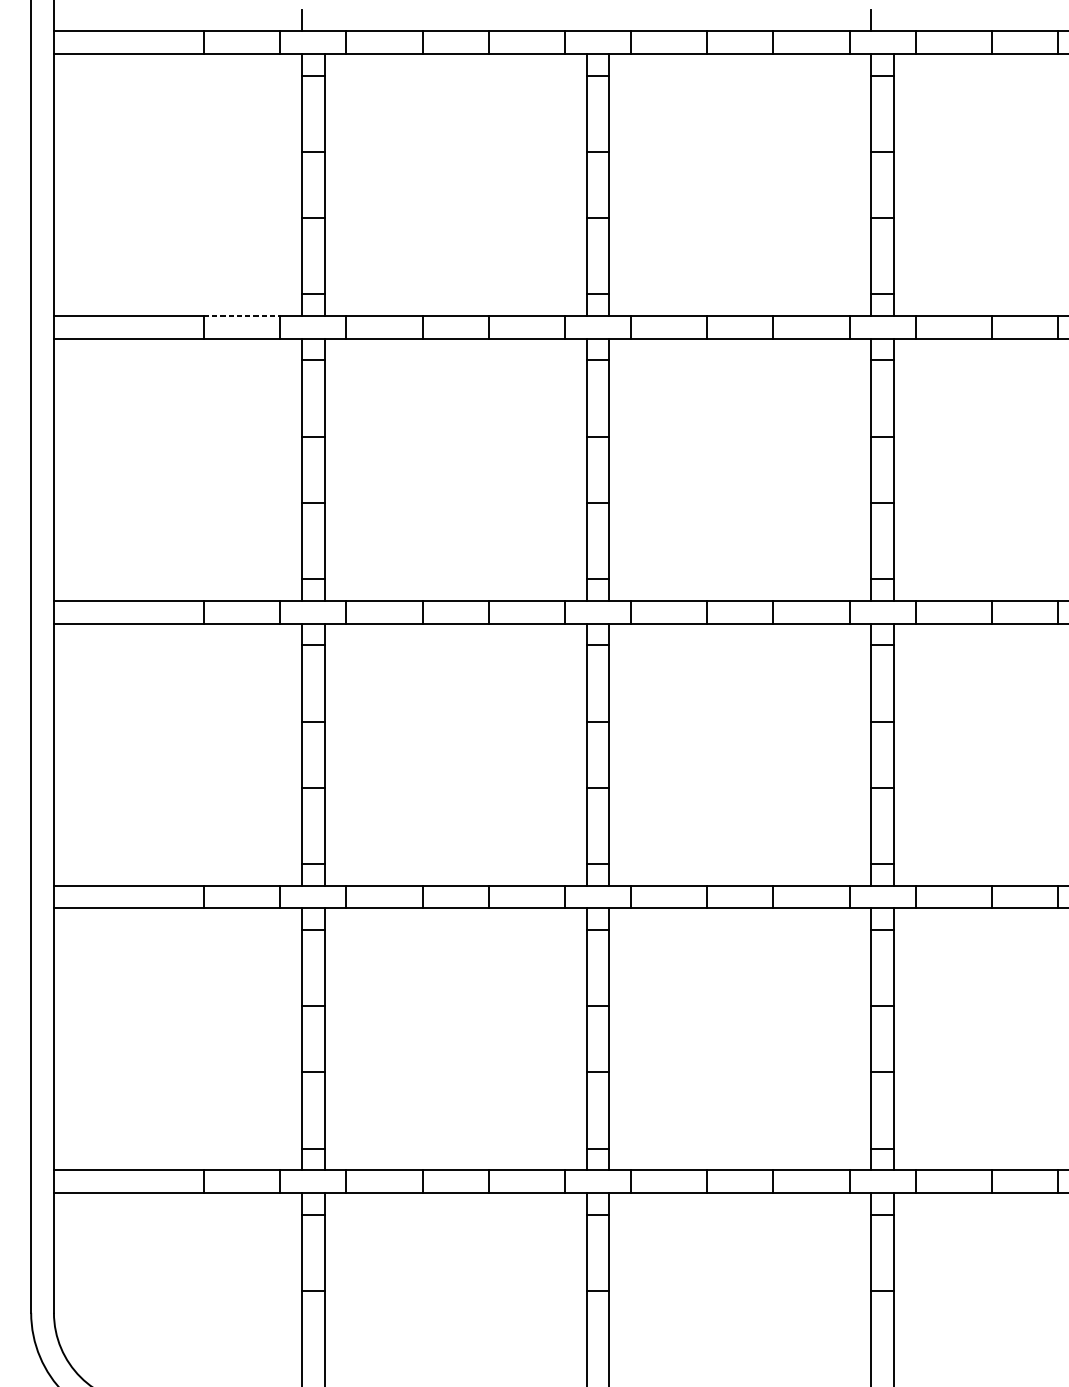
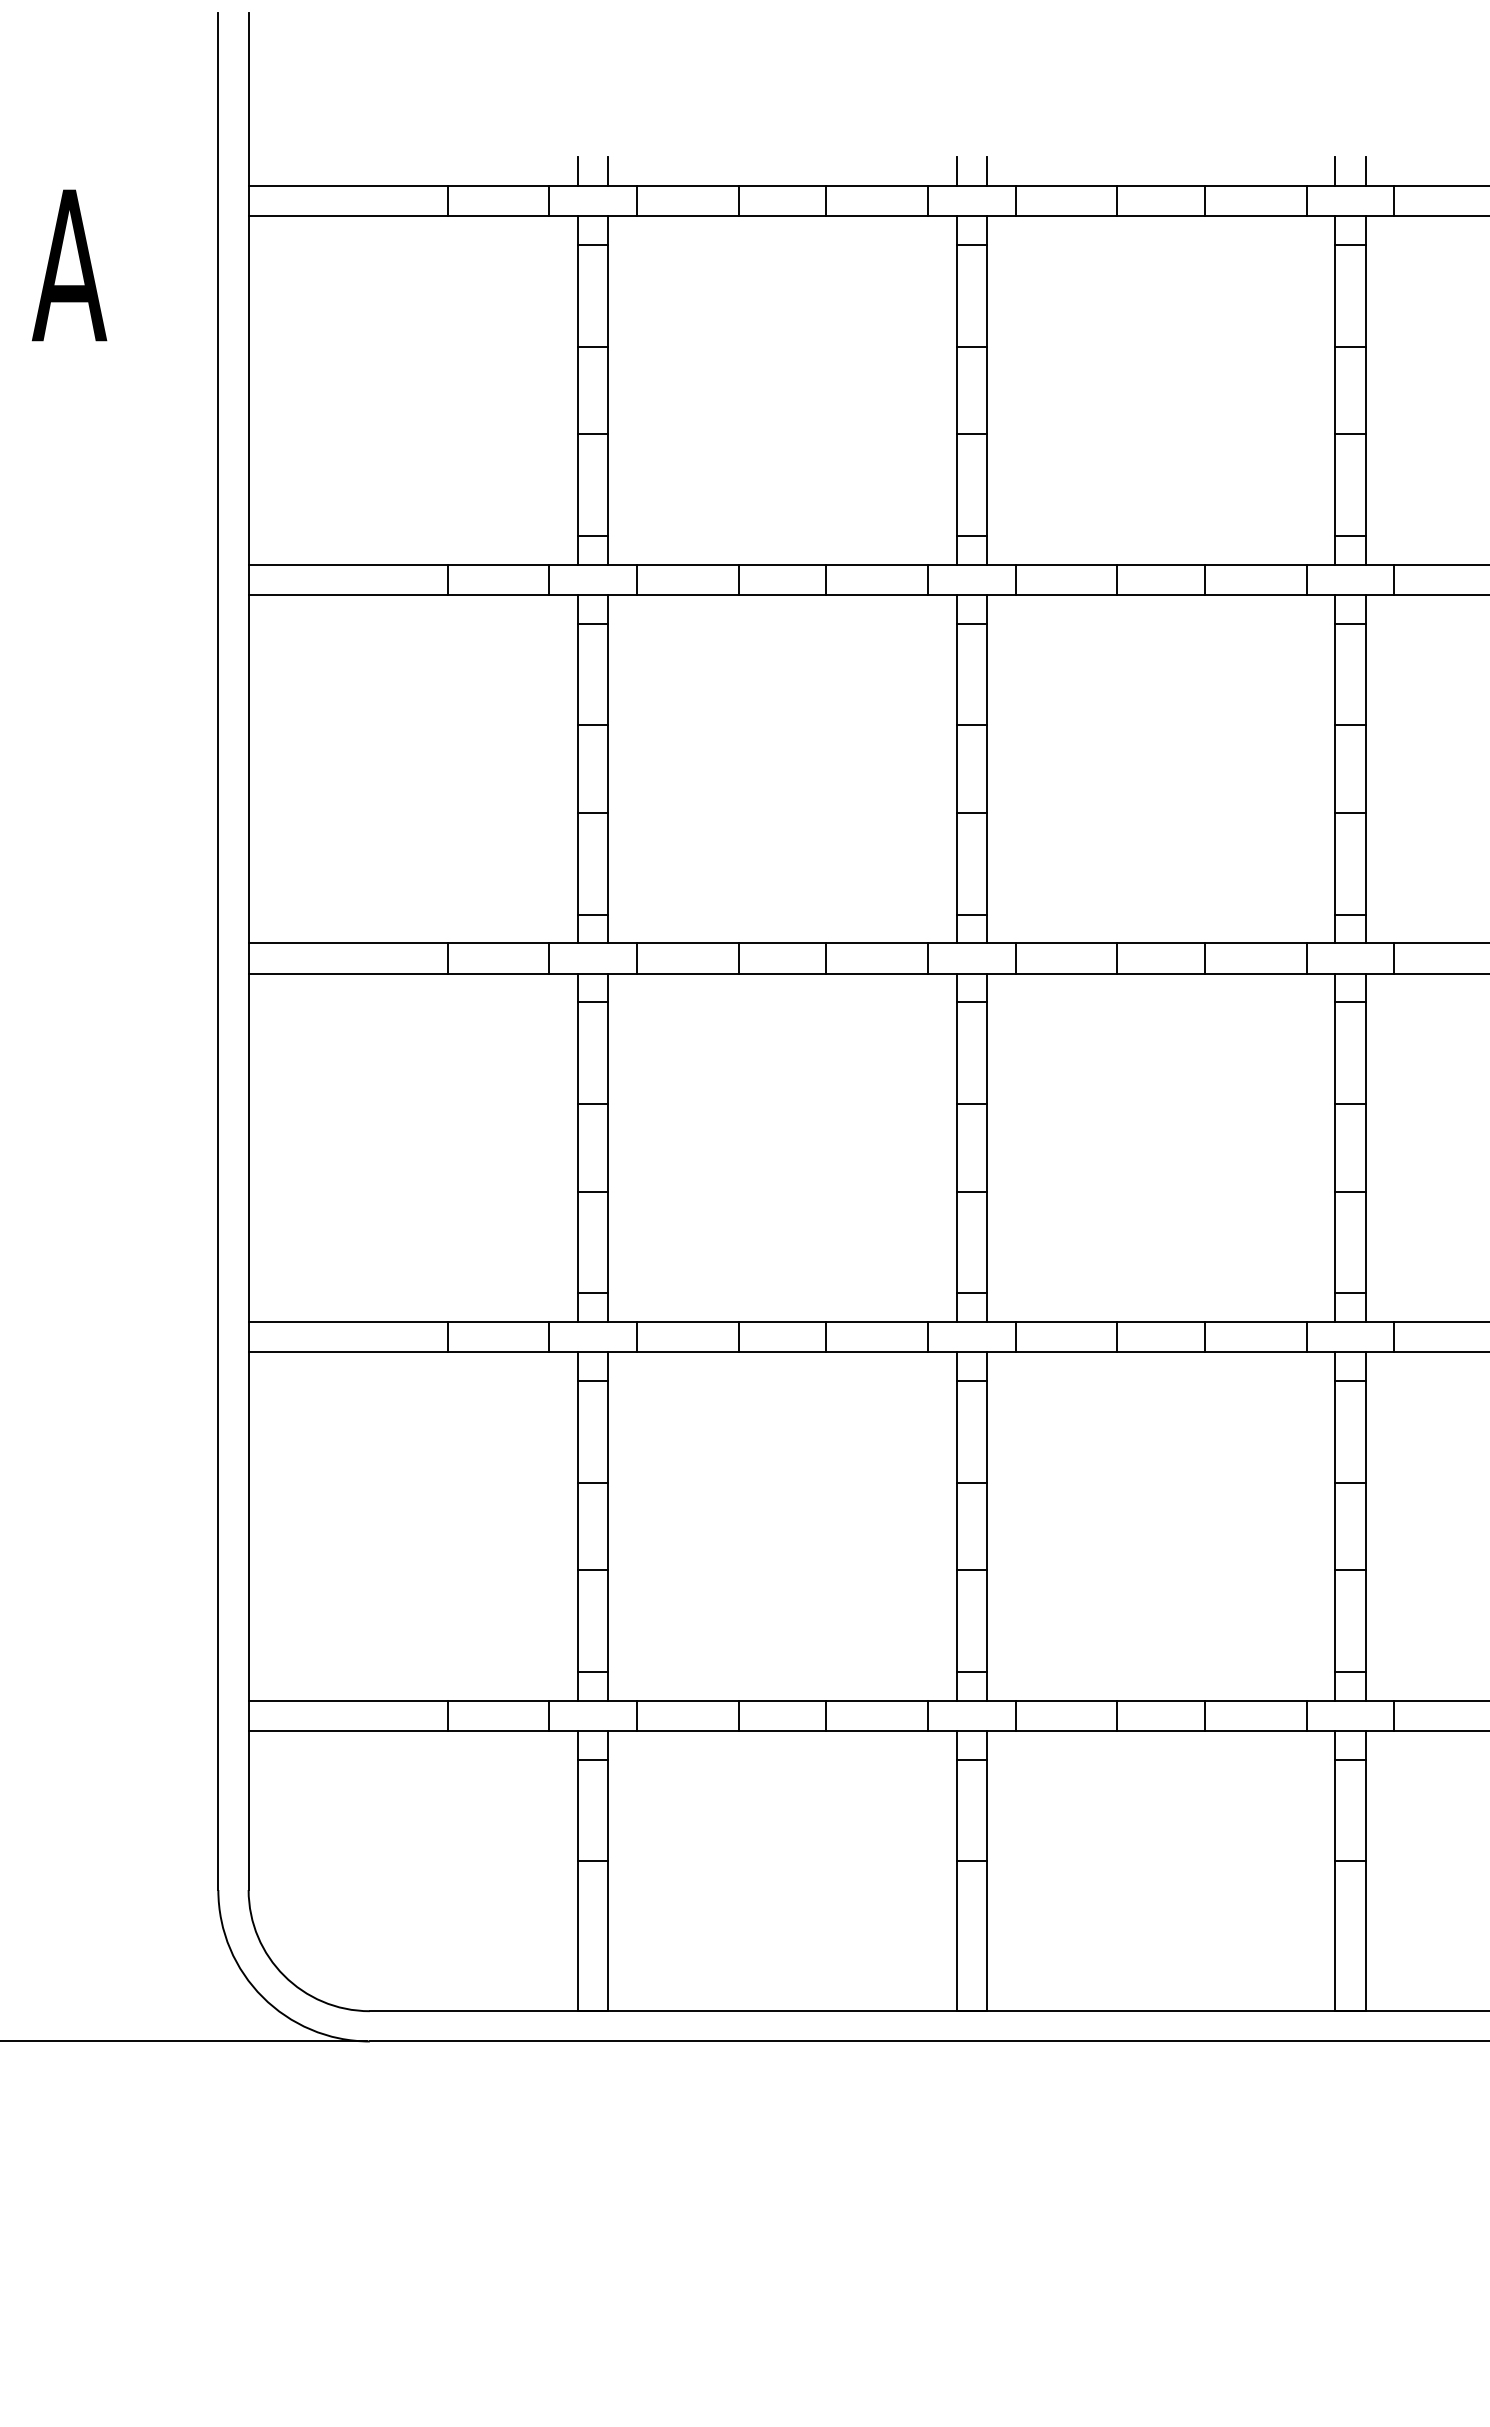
line: (324, 20) -> (608, 171), added
line: (586, 20) -> (956, 171), added
line: (609, 20) -> (987, 171), added
line: (893, 20) -> (1365, 171), added
line: (241, 315) -> (498, 564), dashed -> solid

